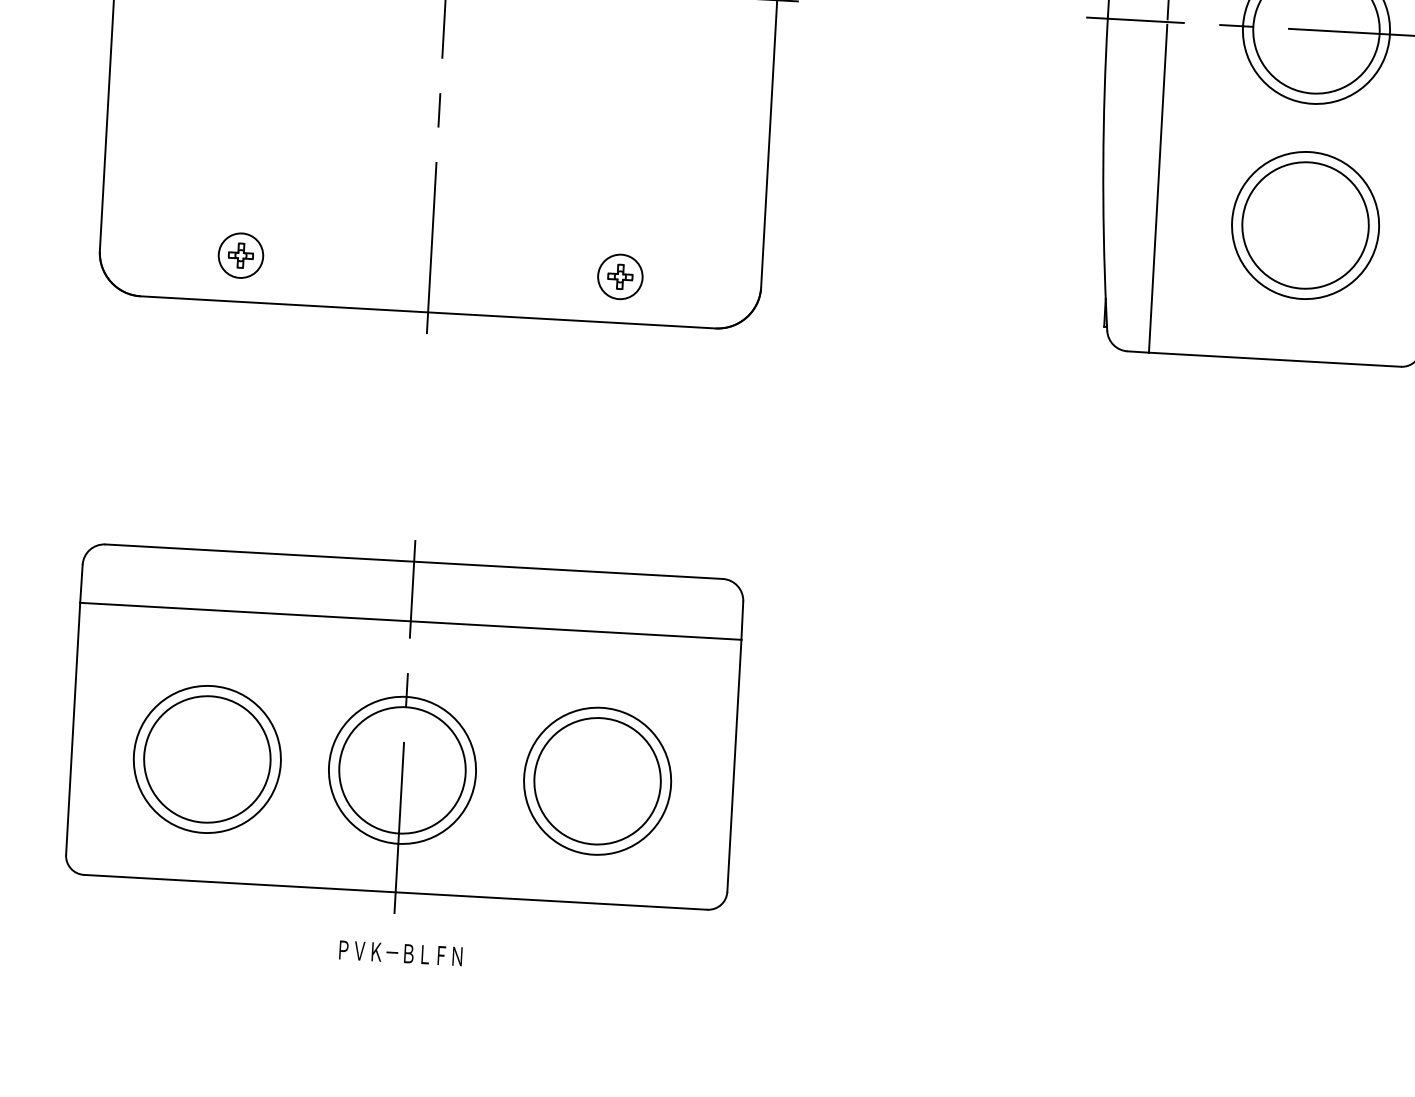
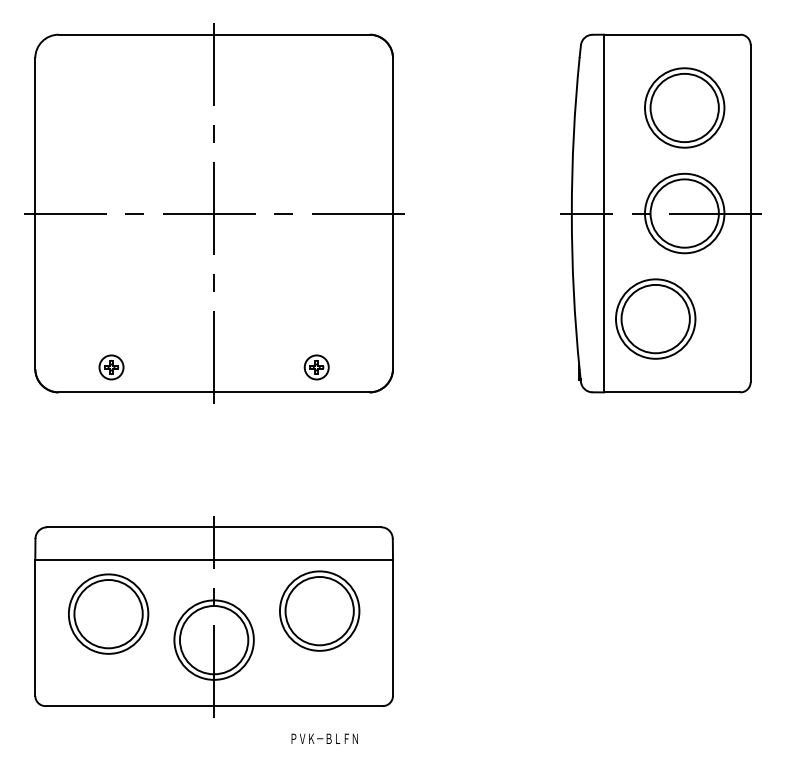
part: (1305, 224) -> (655, 318), moved
part: (207, 758) -> (108, 613), moved
part: (597, 780) -> (319, 610), moved
text: (400, 952) -> (324, 738), moved

